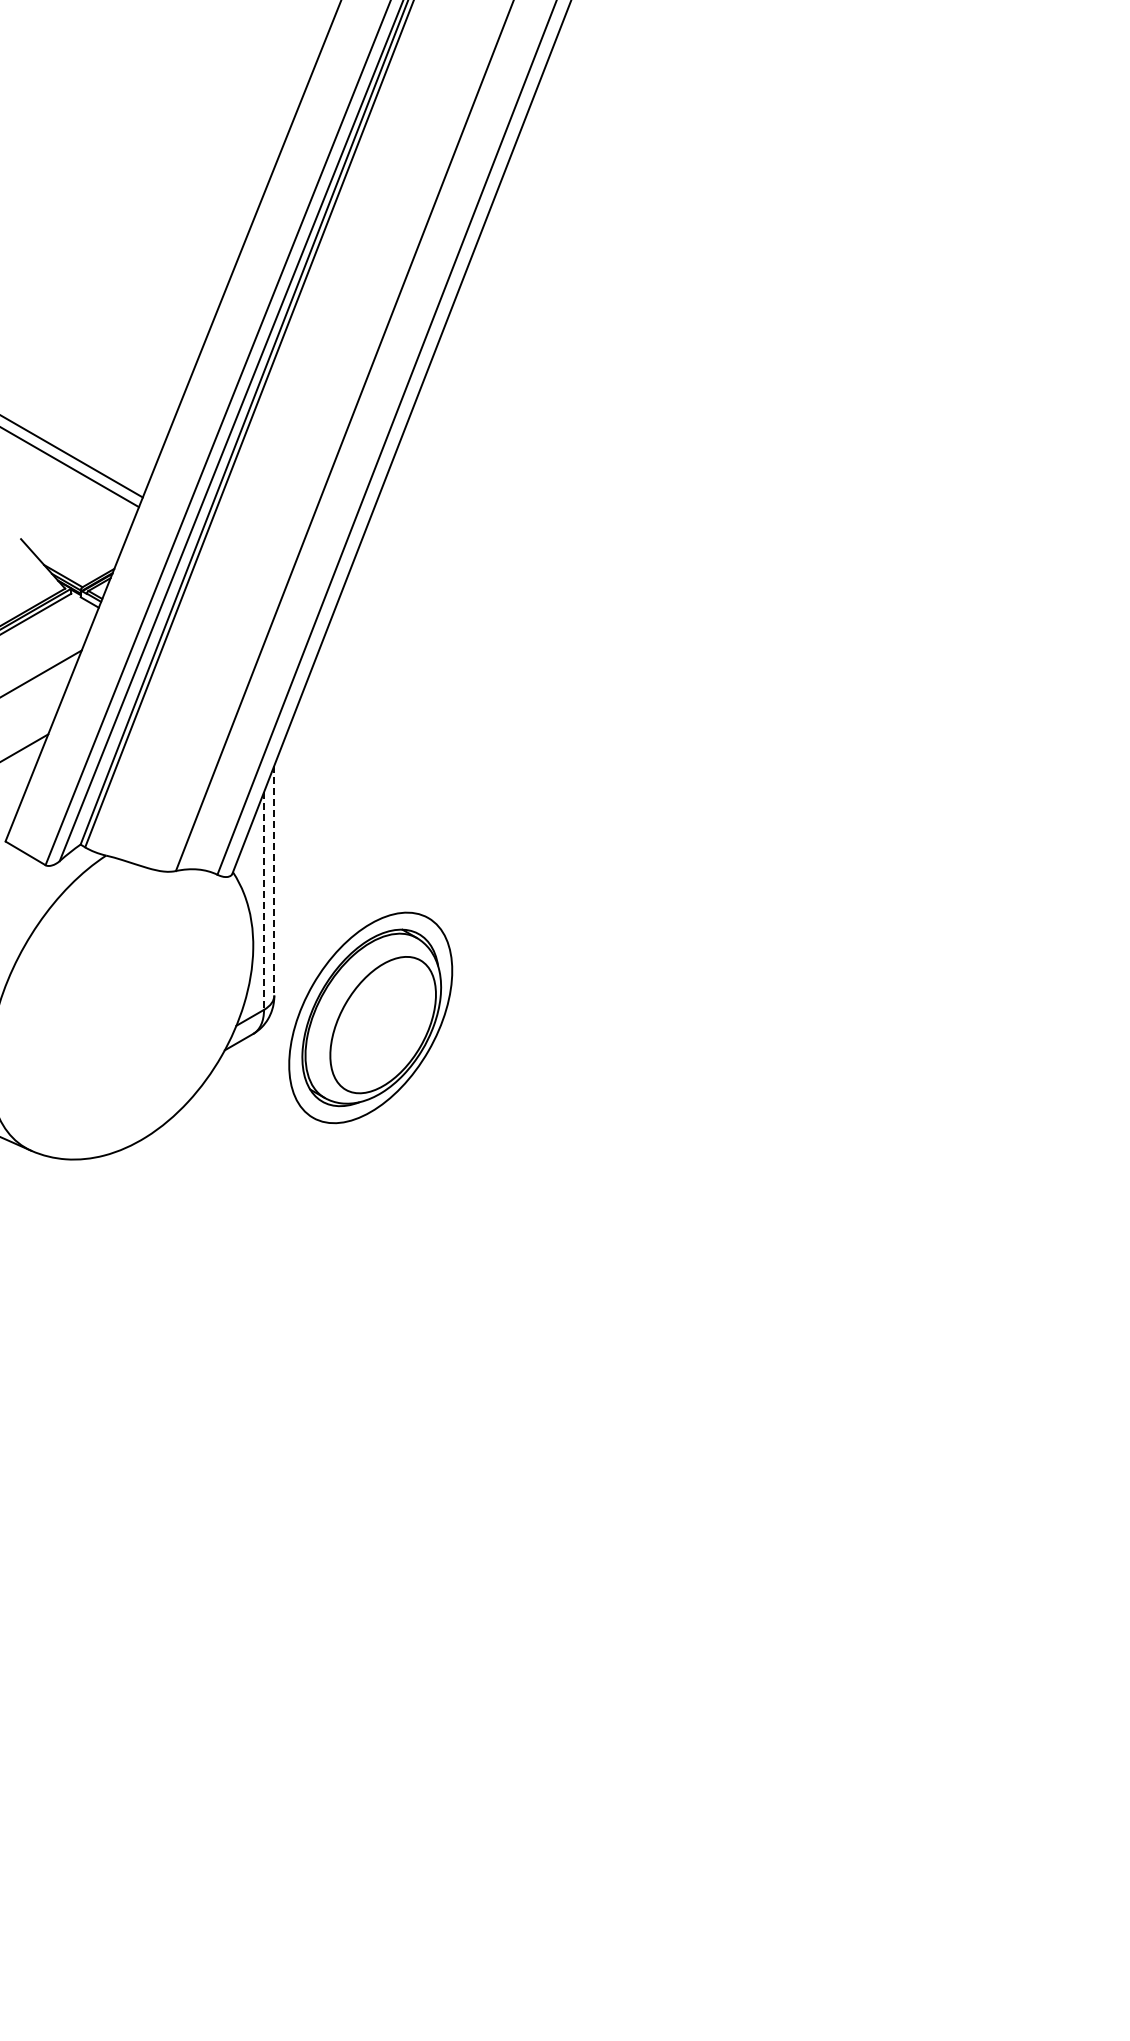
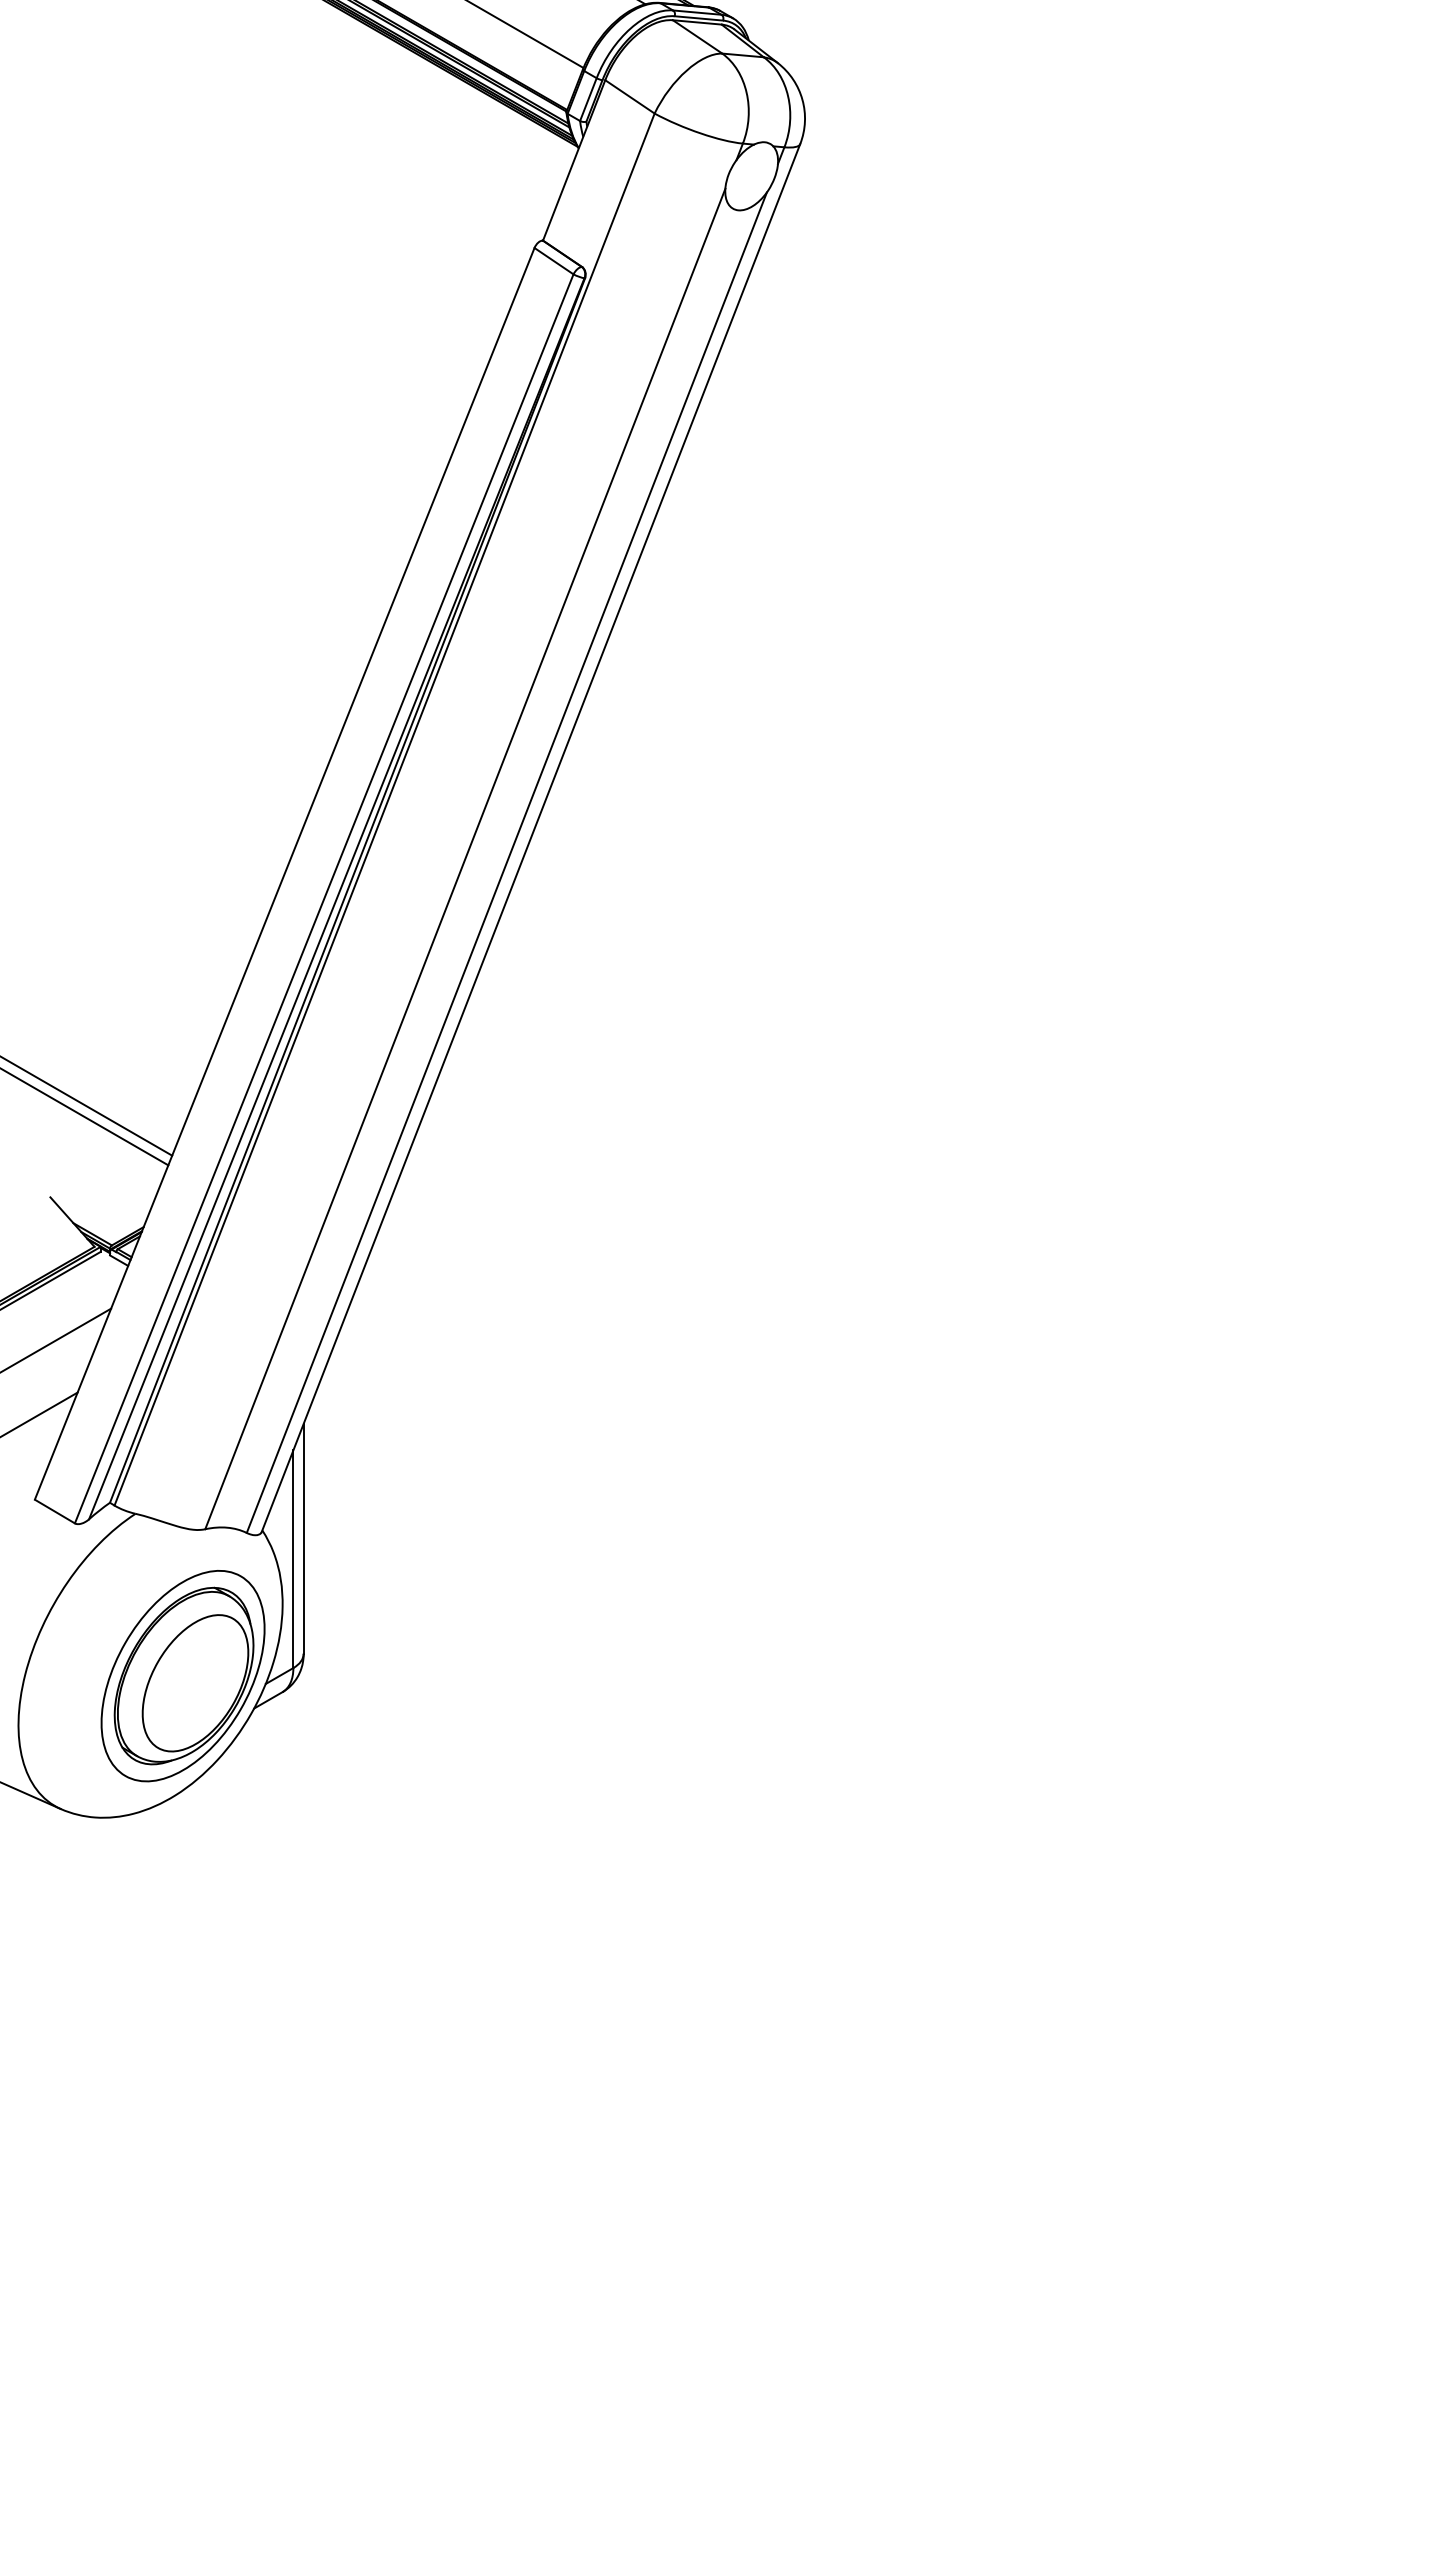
line: (274, 880) -> (303, 1538), dashed -> solid
line: (264, 901) -> (293, 1559), dashed -> solid
part: (370, 1018) -> (182, 1676), moved

